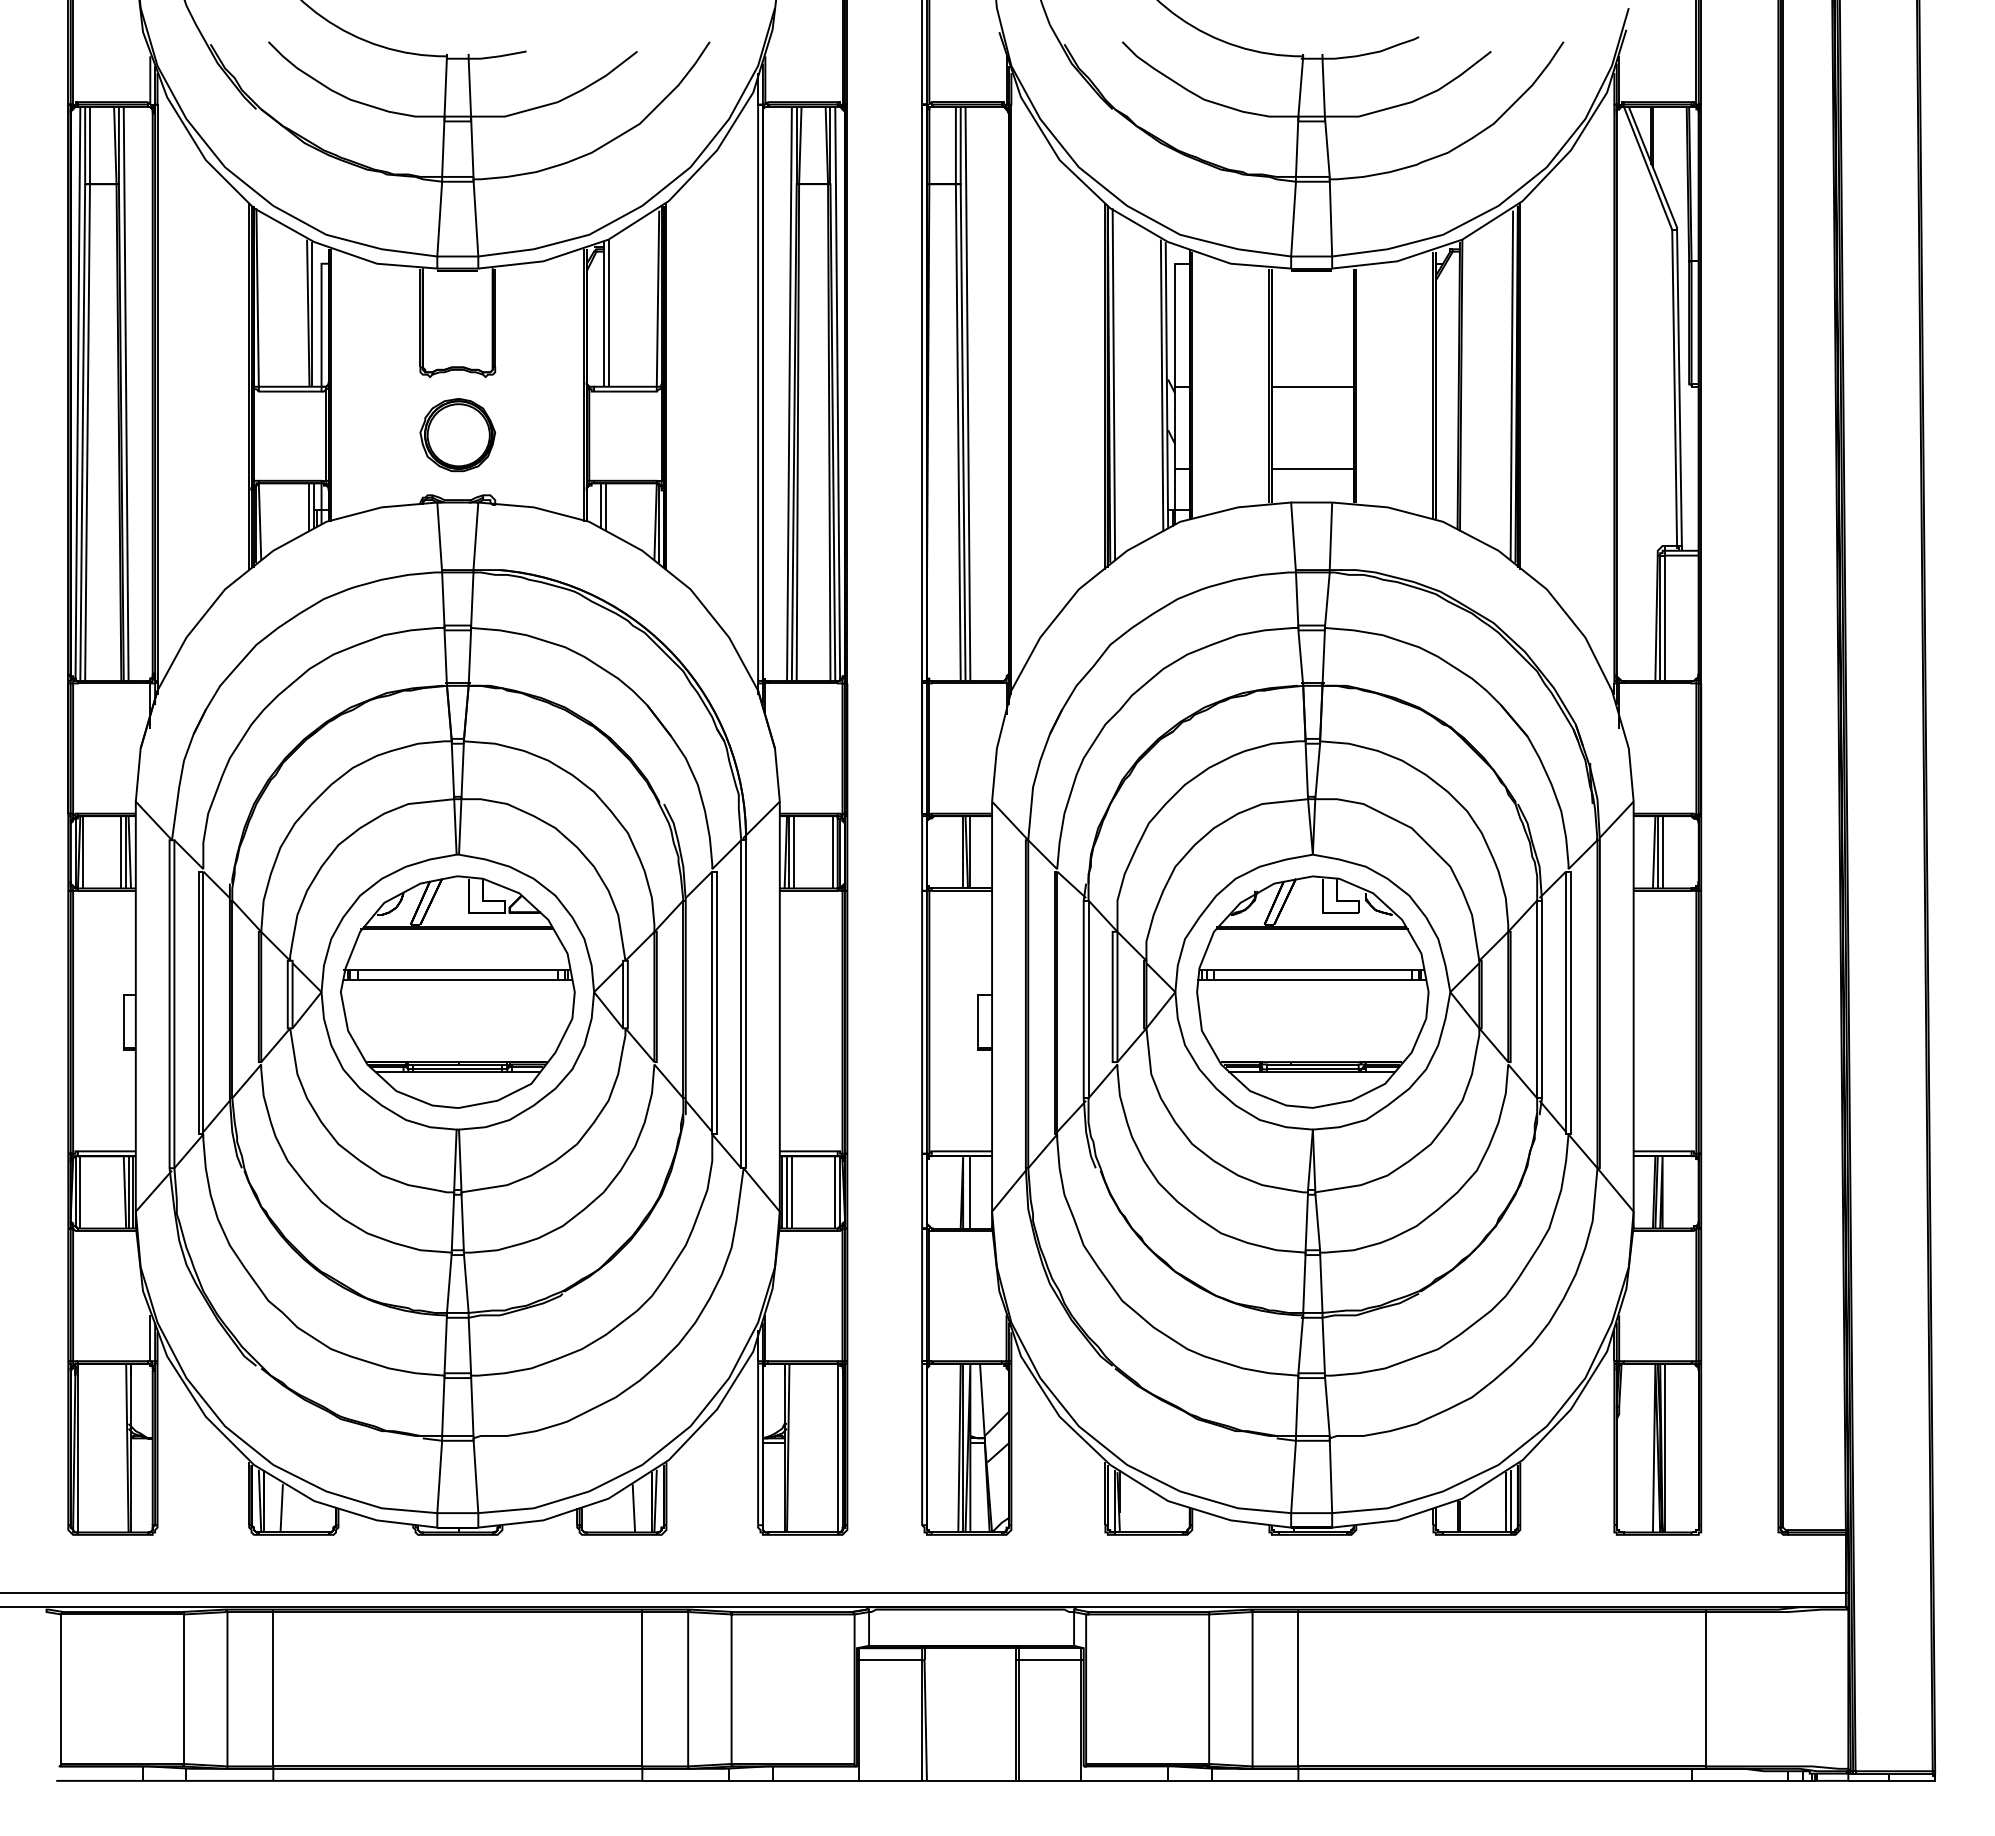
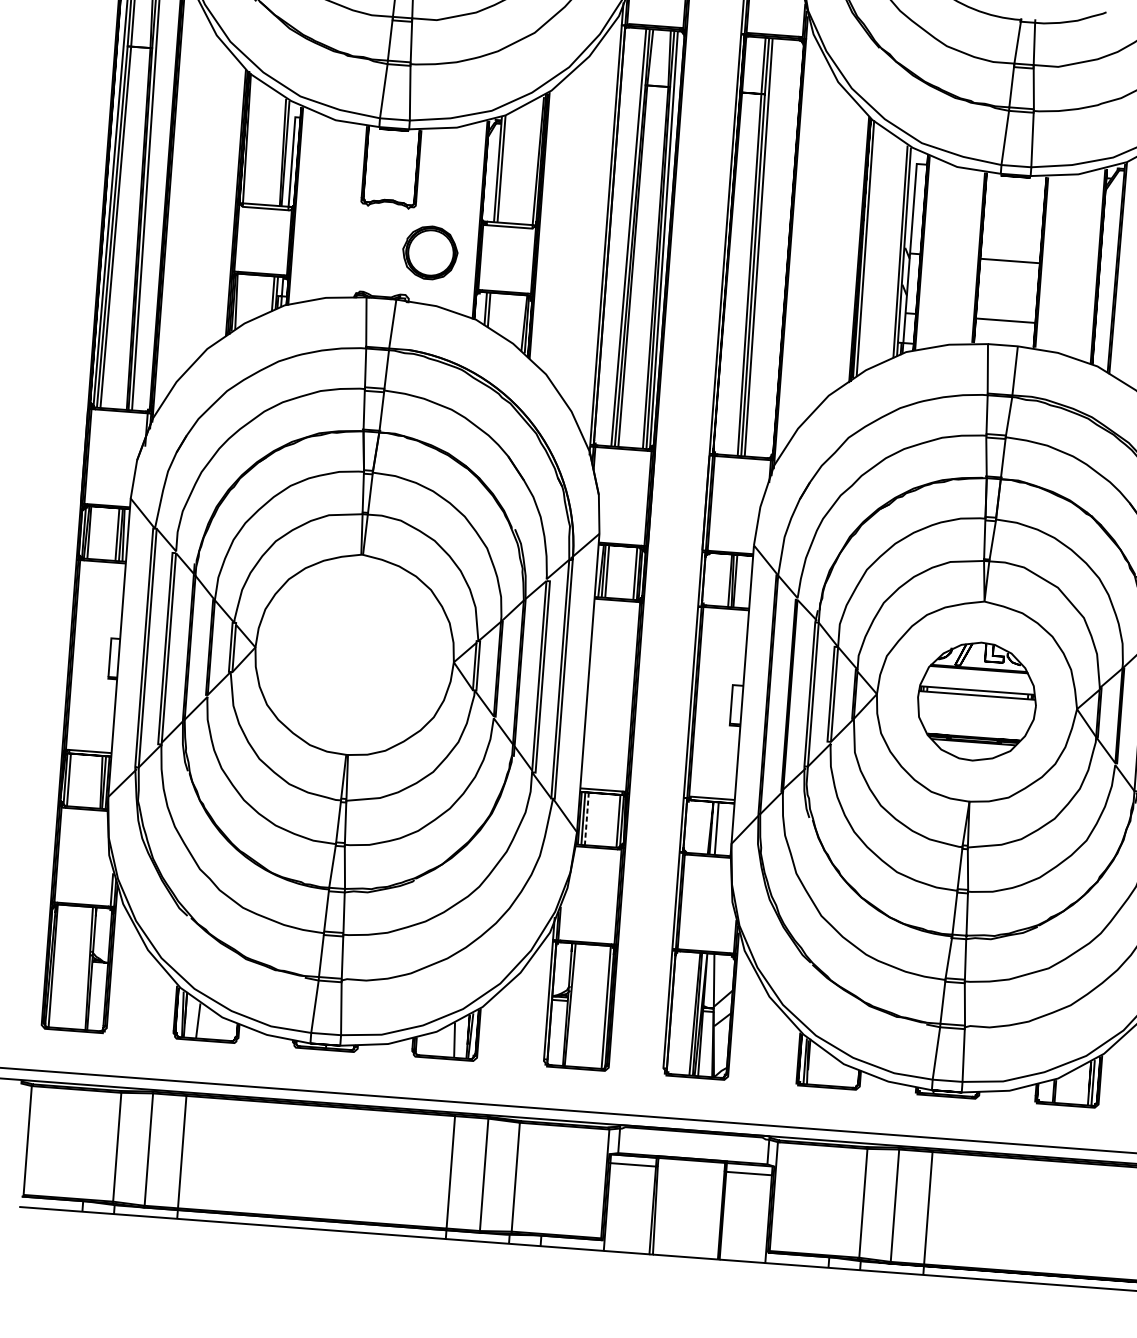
part: (457, 435) -> (430, 253), moved
part: (457, 991) -> (354, 654), removed
part: (1312, 991) -> (976, 701), size x0.7
line: (791, 1192) -> (586, 818), solid -> dashed

